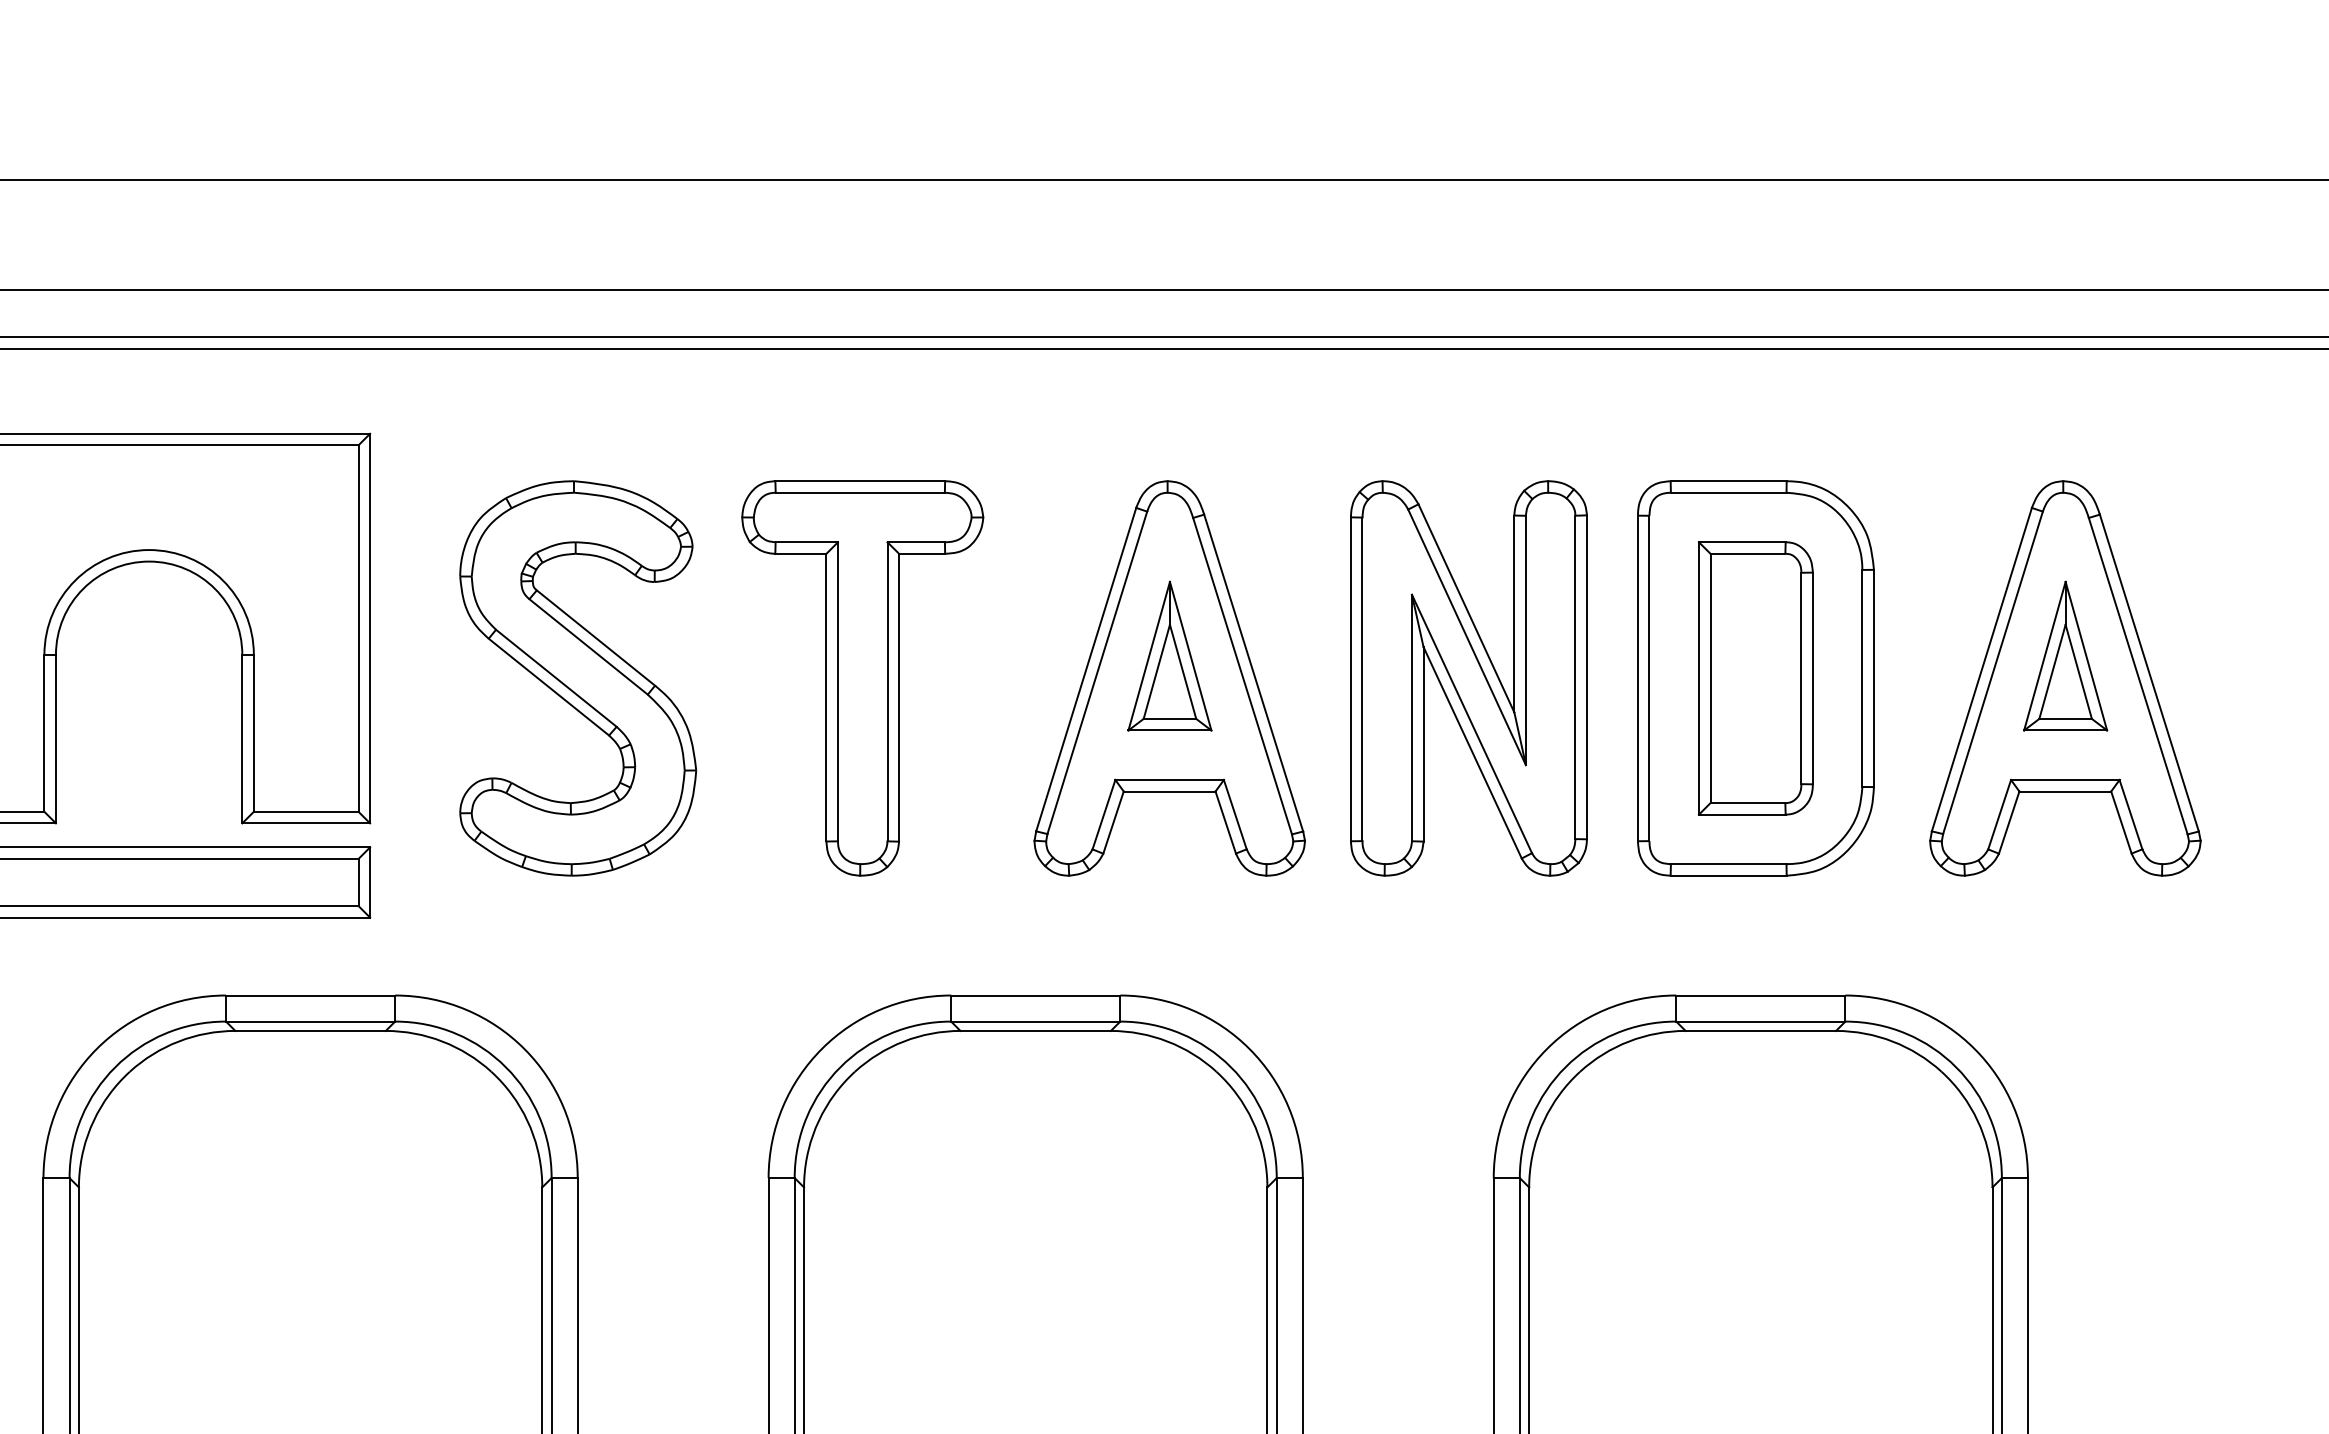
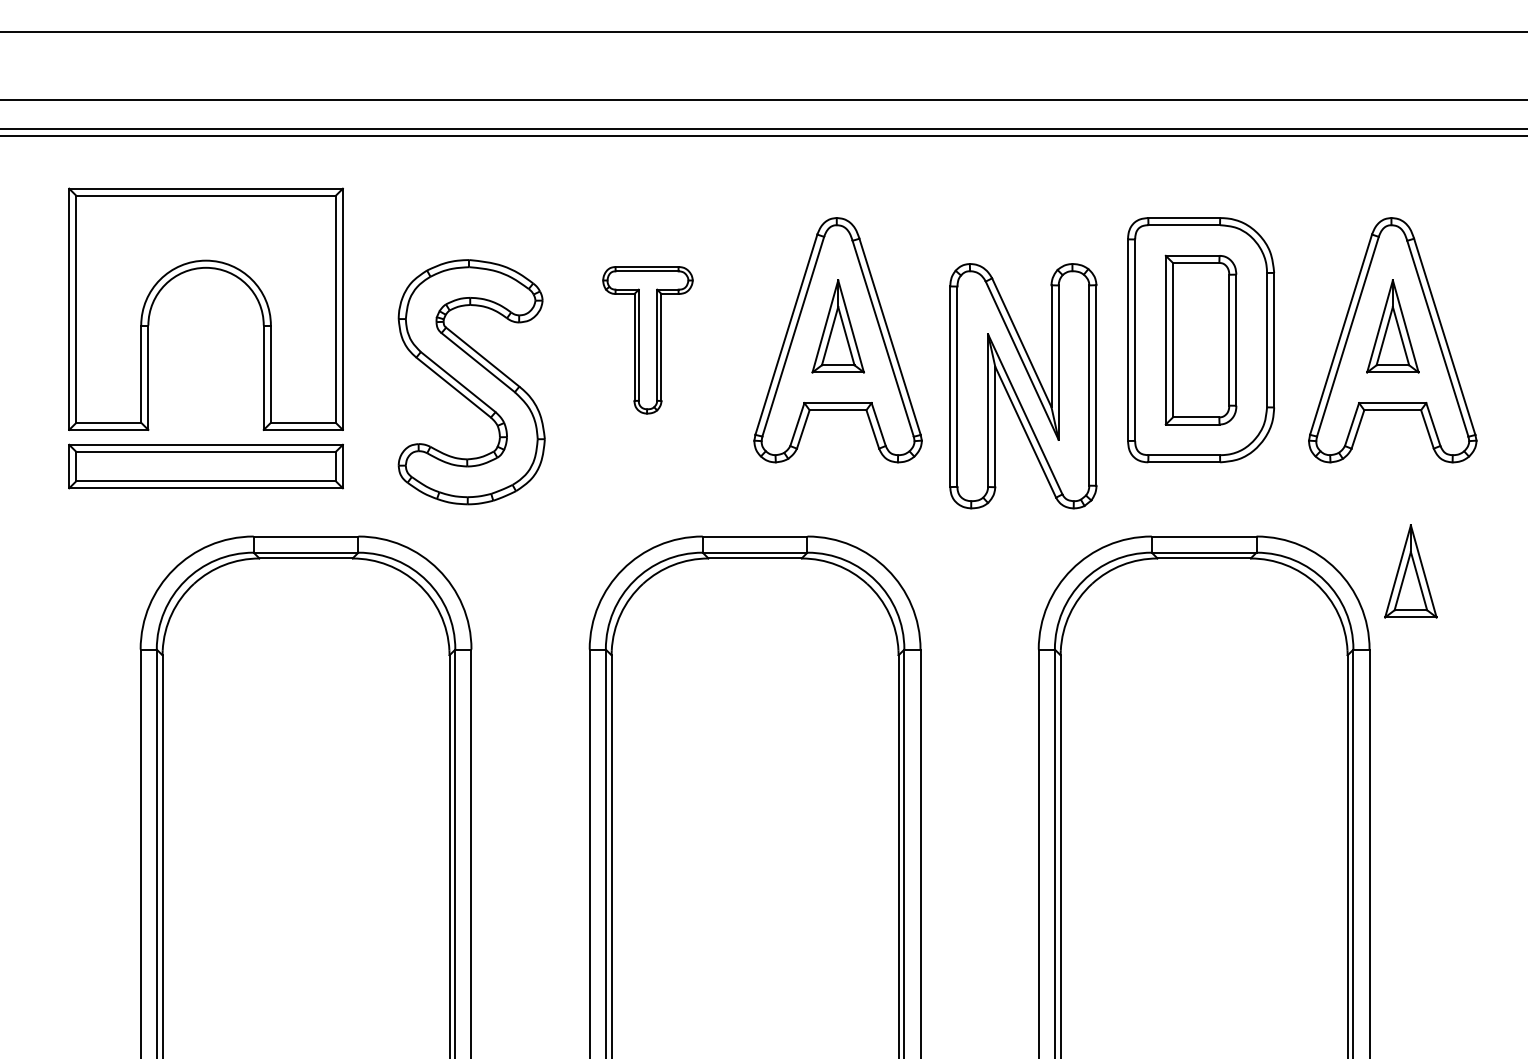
part: (577, 678) -> (471, 382), moved
part: (861, 678) -> (647, 340), size x0.6
part: (1469, 678) -> (1023, 386), moved
part: (2094, 1051) -> (1410, 571), added

